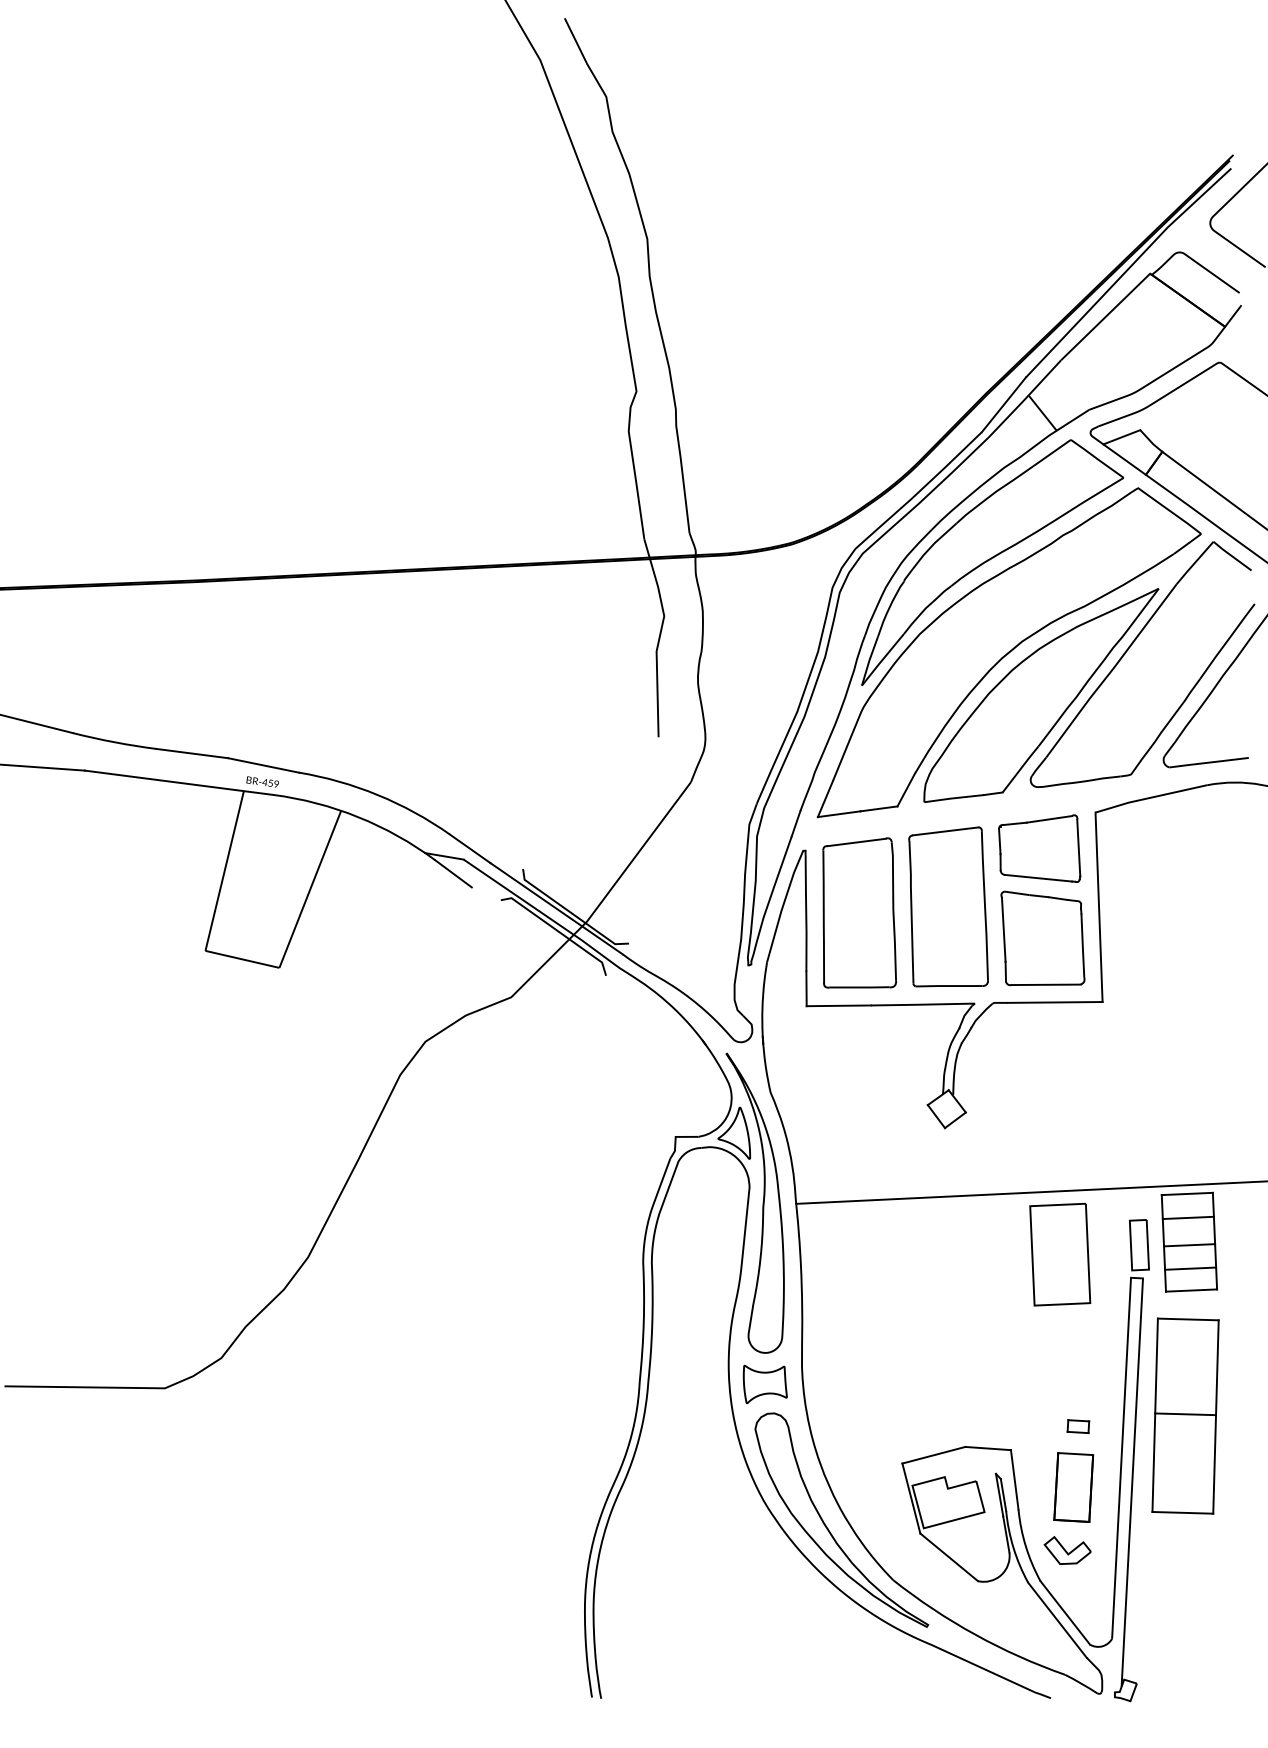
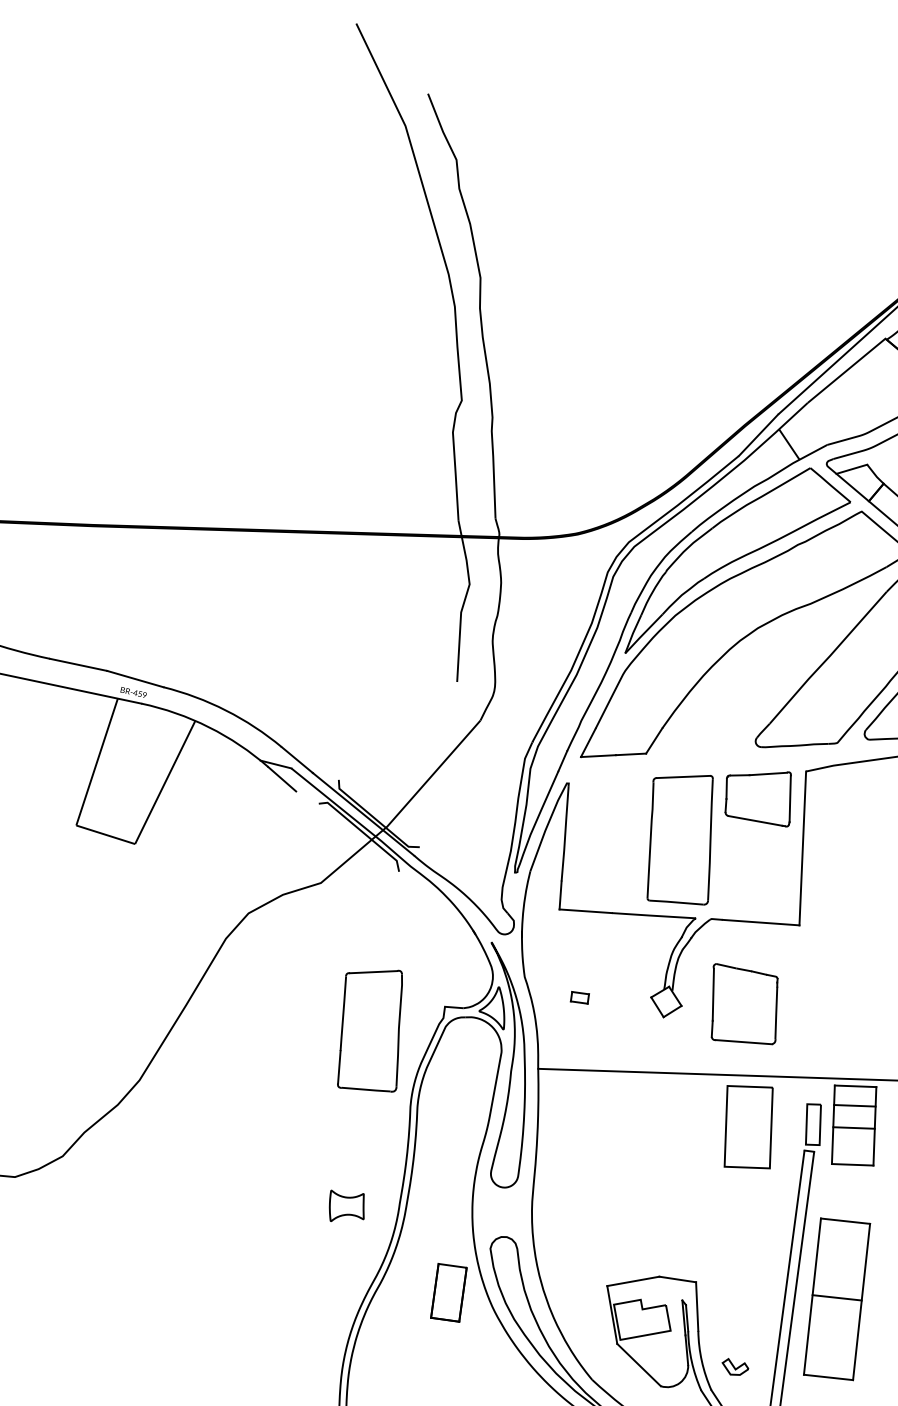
part: (1041, 695) -> (769, 673), removed
part: (859, 912) -> (371, 1029), moved
part: (1042, 938) -> (744, 1004), moved
line: (1190, 1268) -> (853, 1146), removed
part: (764, 1384) -> (346, 1207), moved
part: (1185, 1415) -> (837, 1298), moved
part: (1078, 1426) -> (580, 997), moved
part: (1073, 1487) -> (448, 1292), moved
part: (1067, 1550) -> (735, 1367), size x0.7

